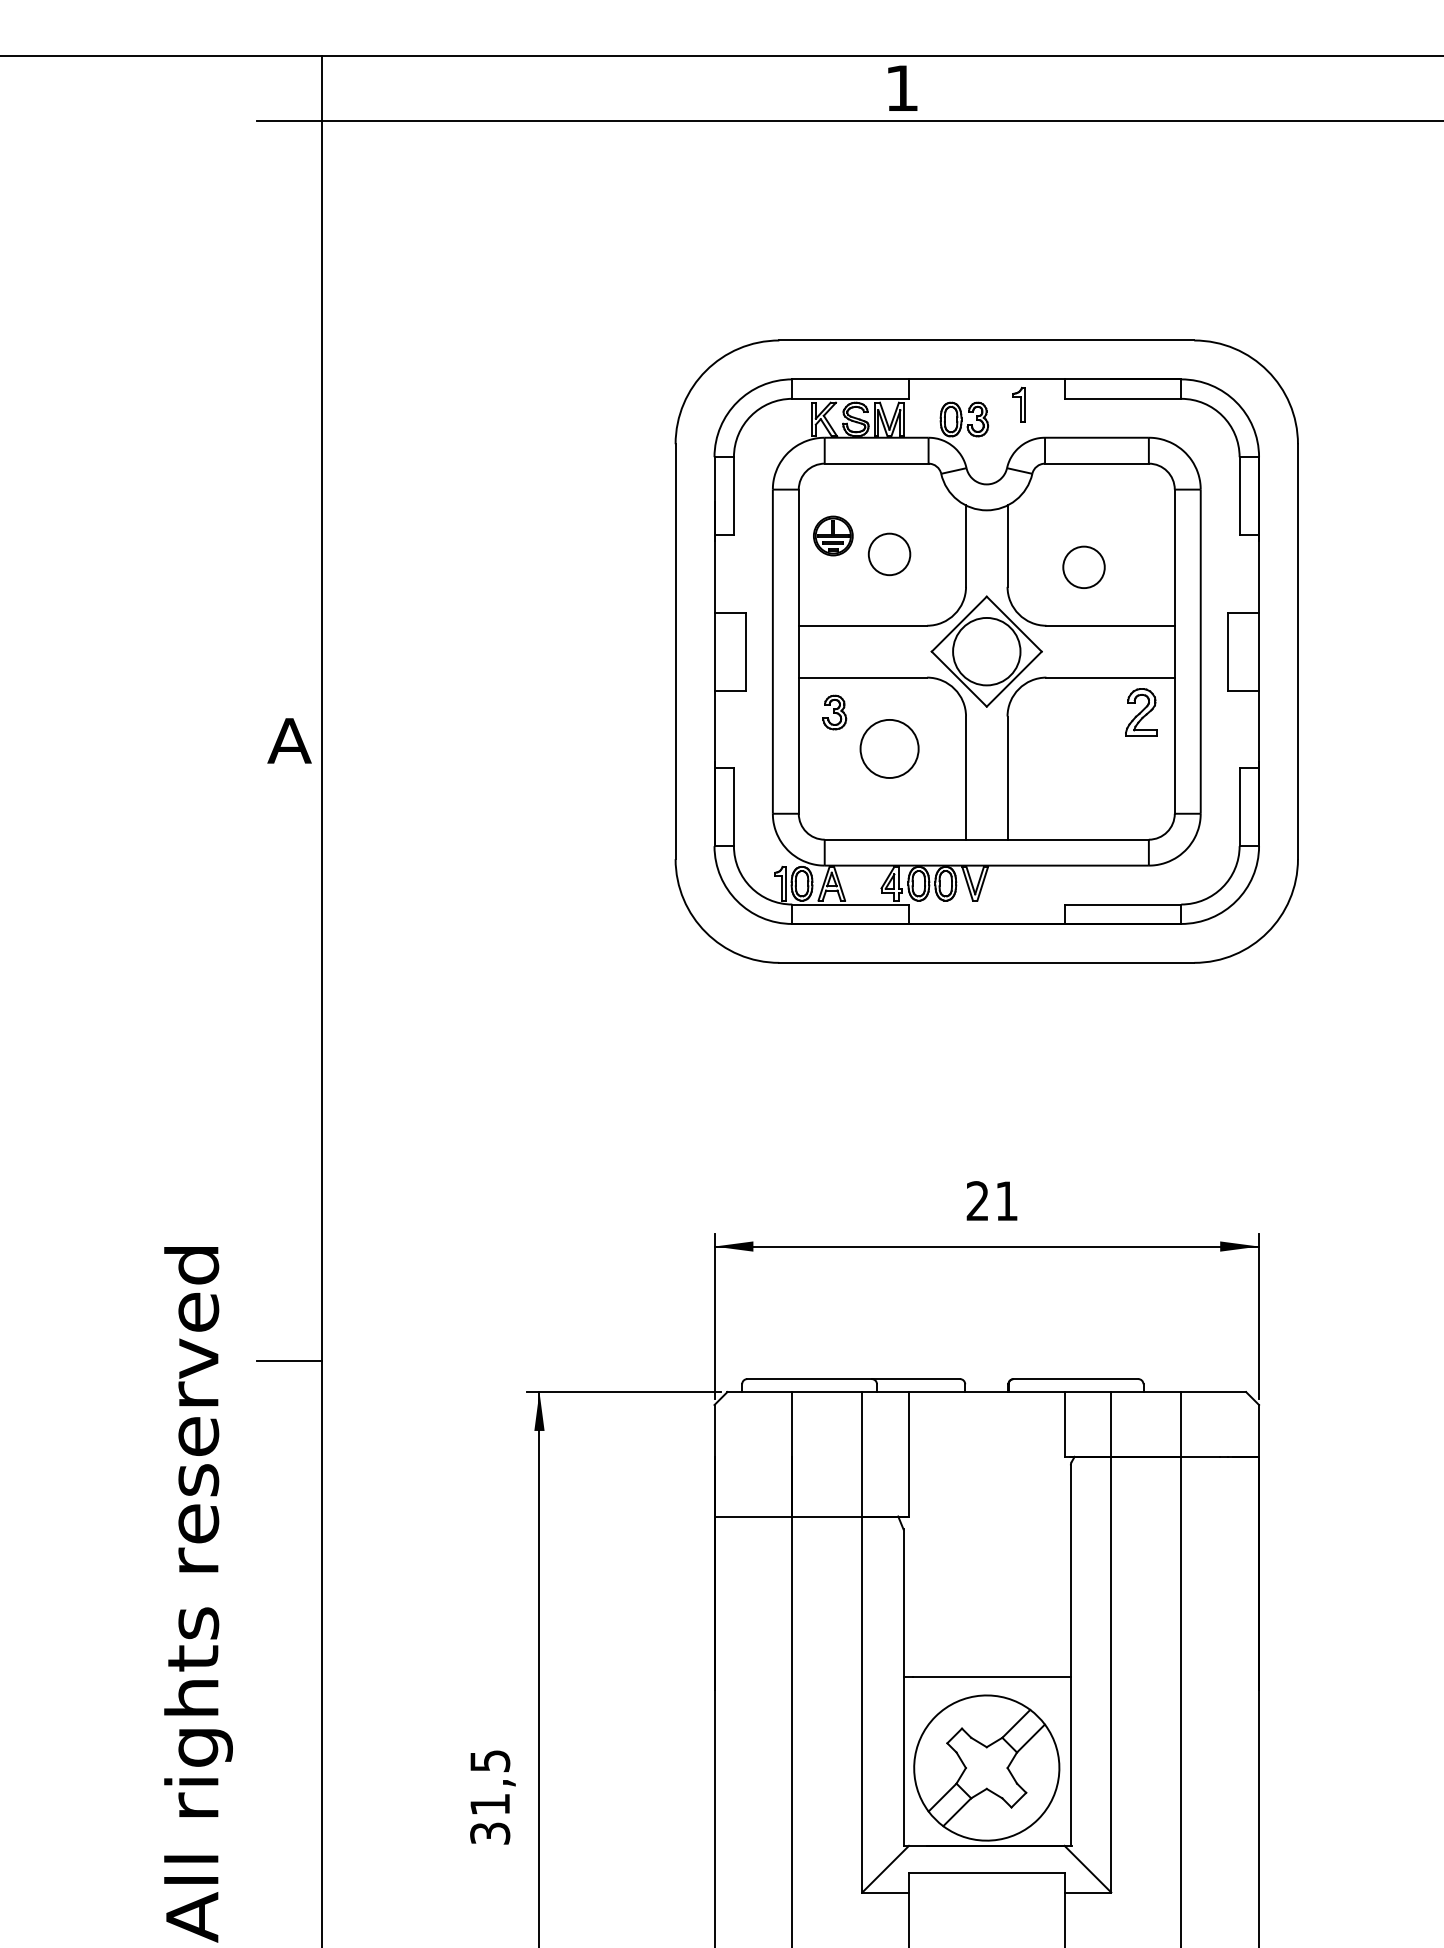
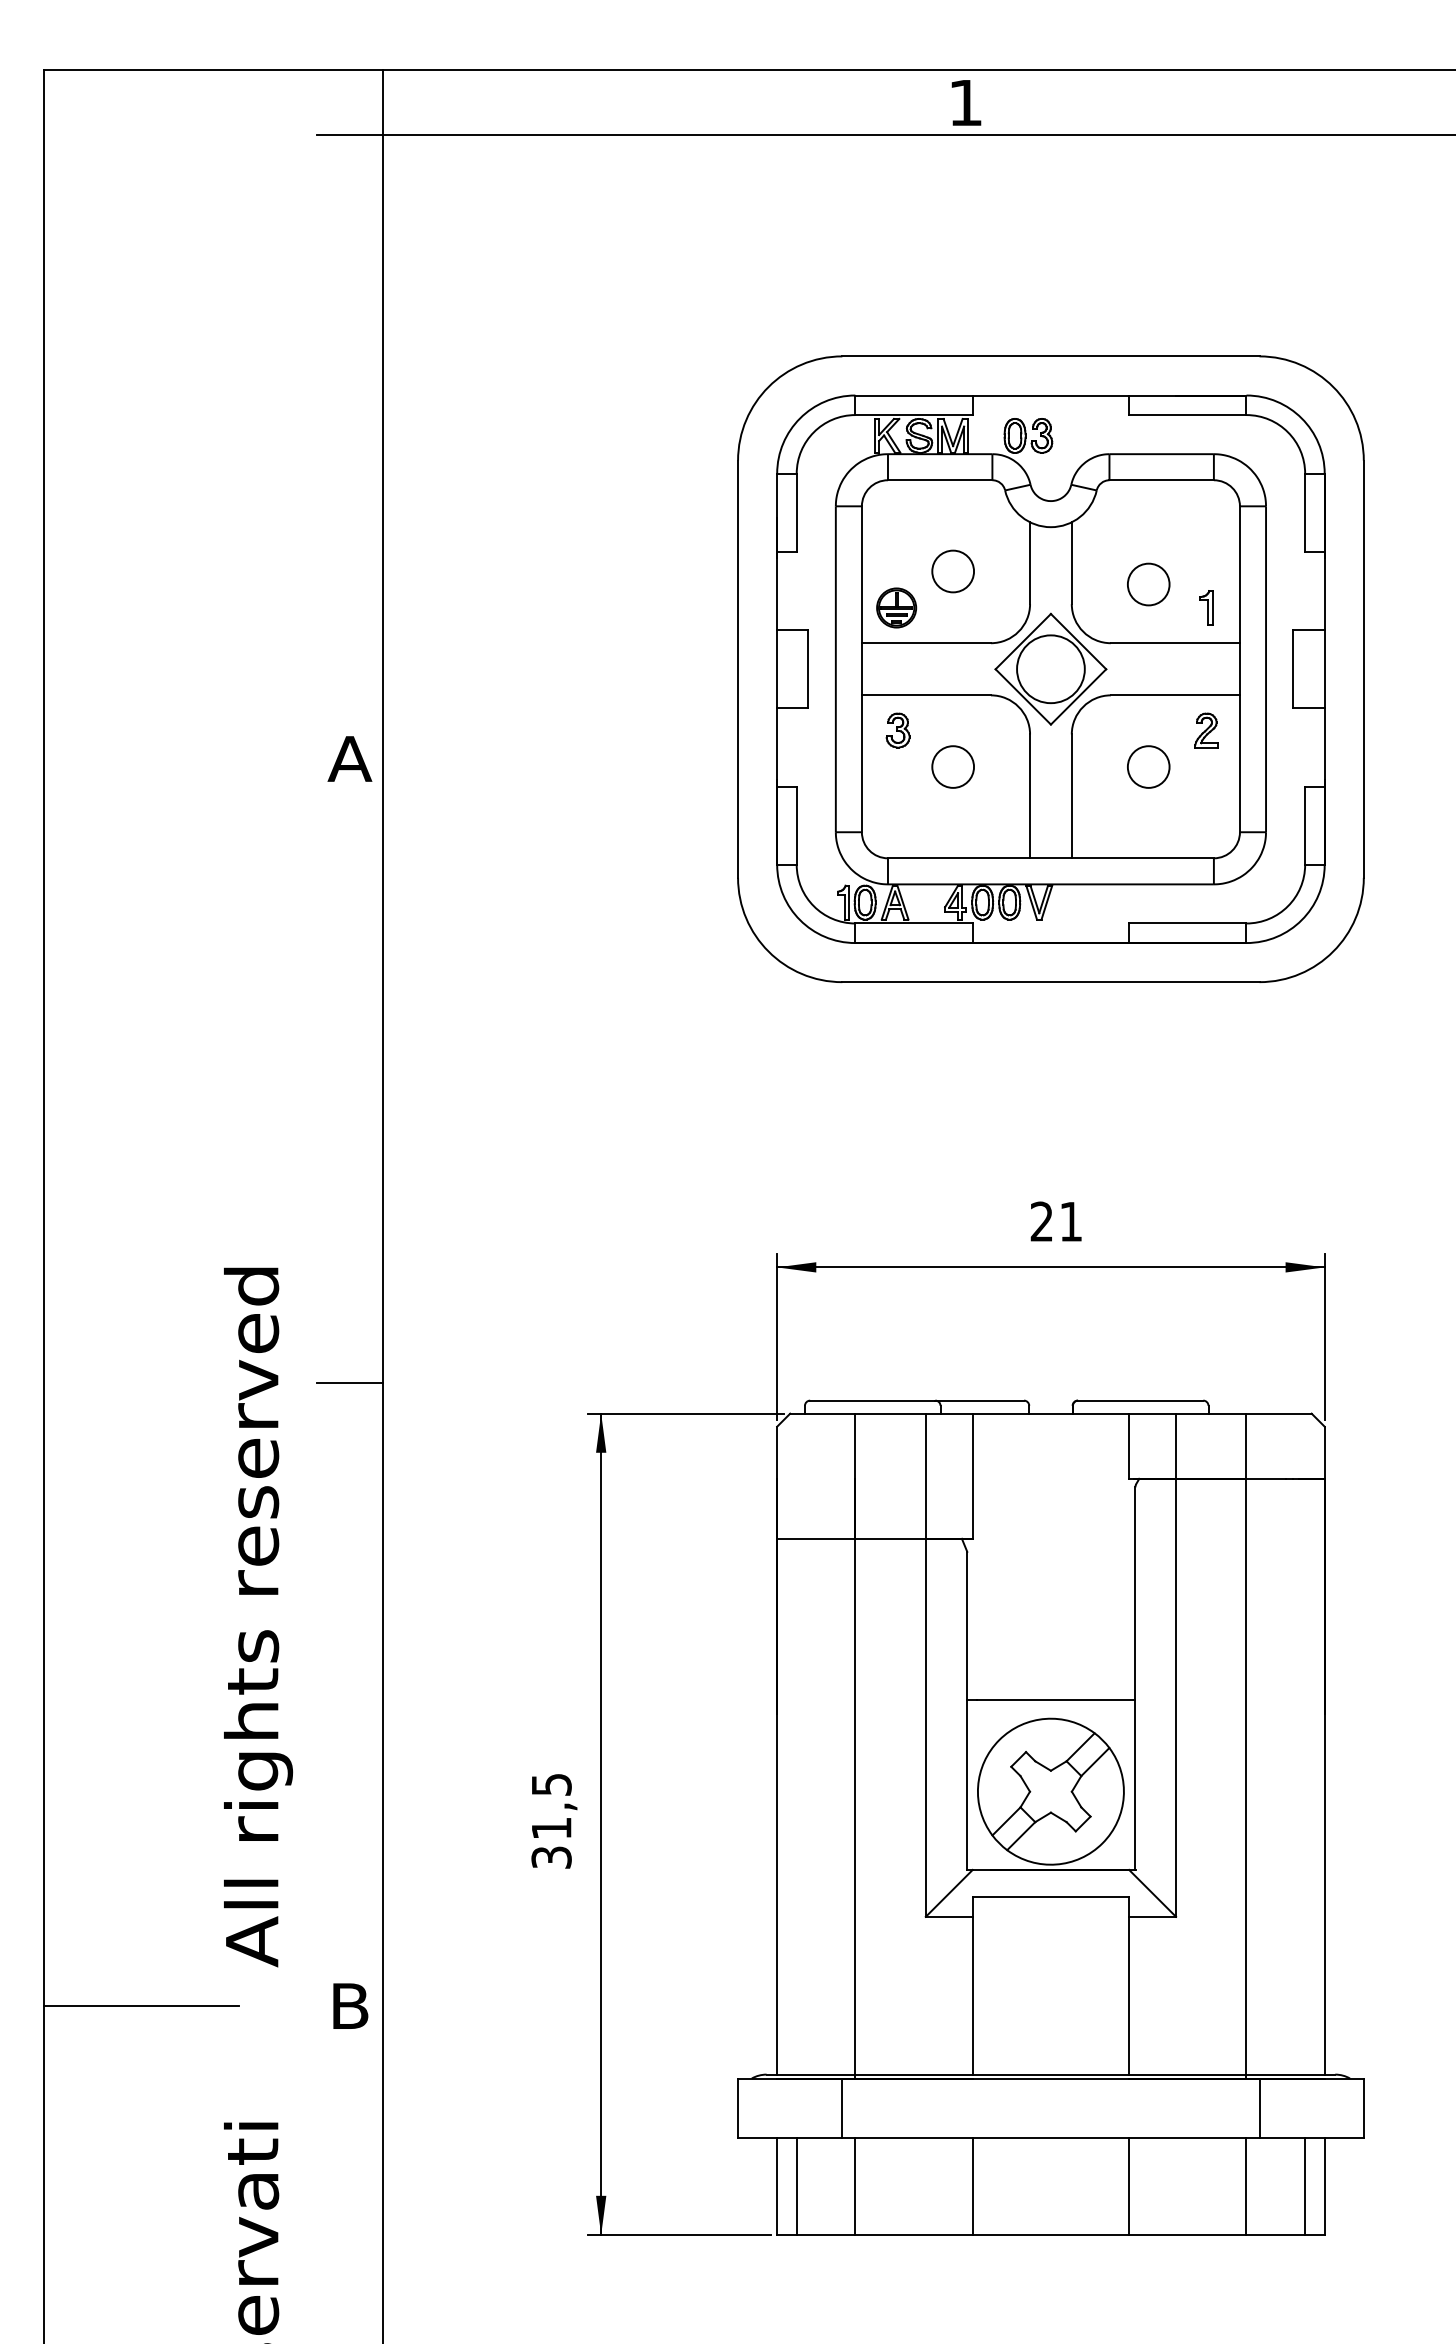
part: (1019, 404) -> (1206, 607), moved
part: (833, 535) -> (896, 607), moved
part: (1141, 712) -> (1206, 730), size x0.71
circle: (888, 748) -> (952, 766), size x0.71
circle: (1083, 748) -> (1148, 766), added

